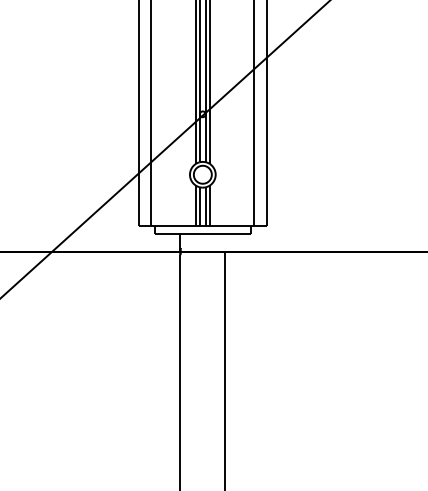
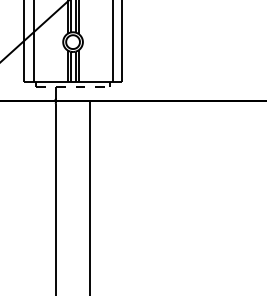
line: (203, 233) -> (73, 87), solid -> dashed

